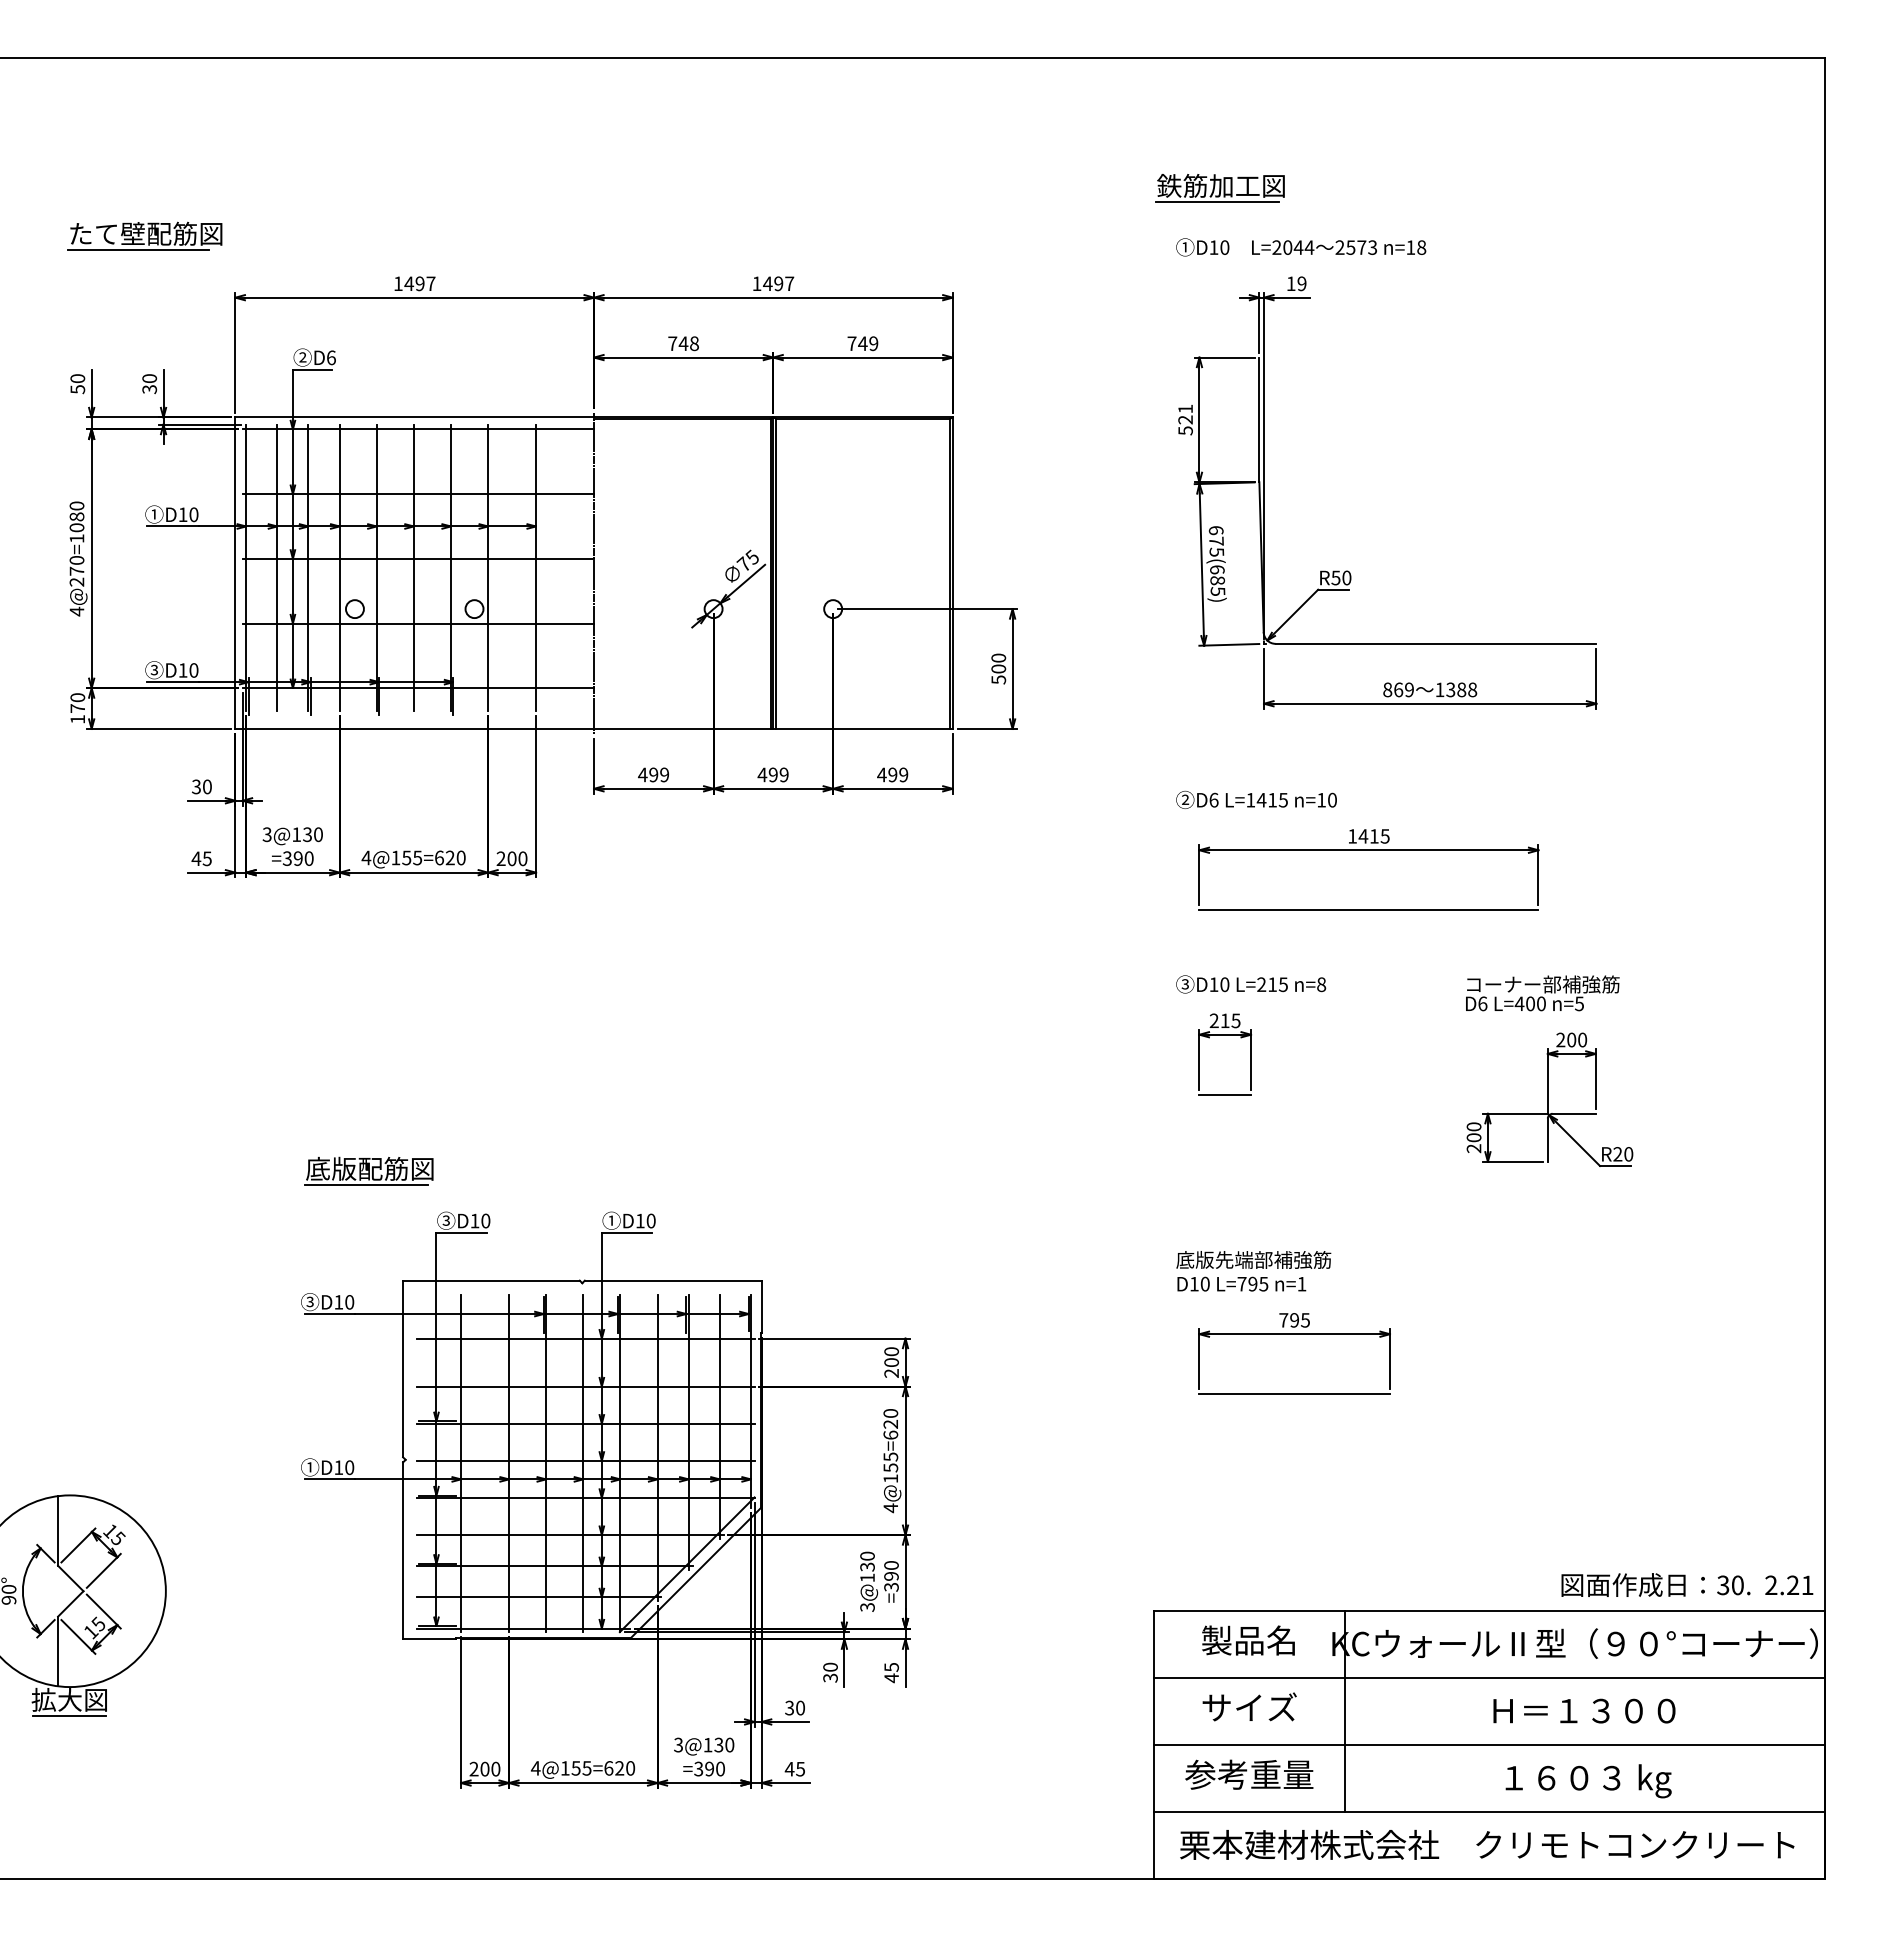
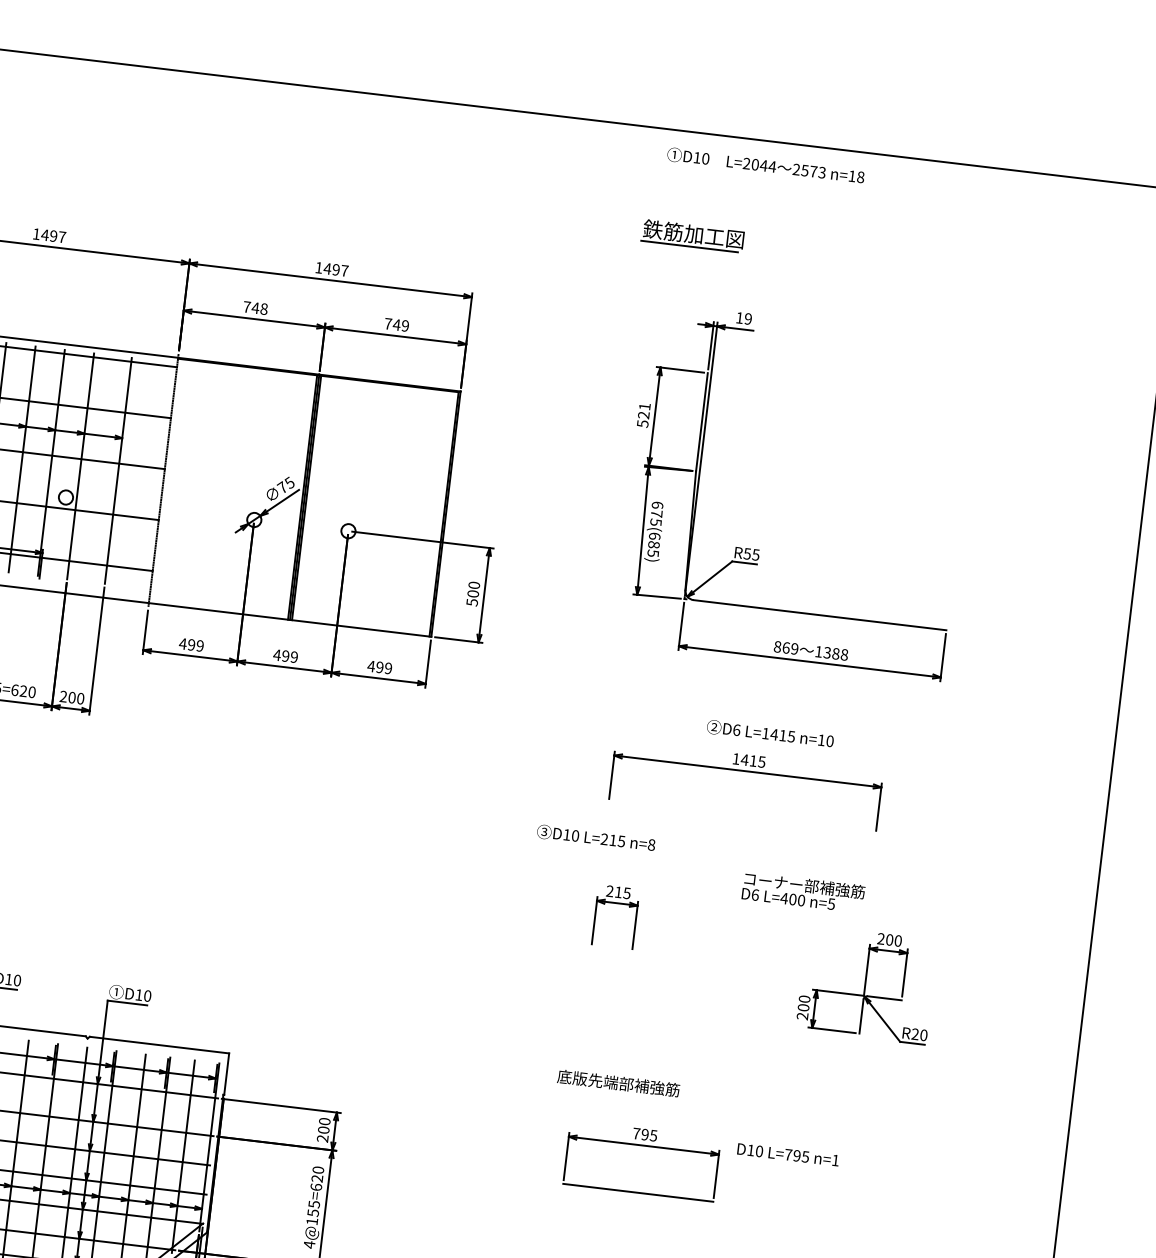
text: (1301, 247) -> (766, 165), moved
text: (1346, 577) -> (755, 554), R50 -> R55
text: (1256, 799) -> (770, 733), moved
line: (1368, 910) -> (741, 818), removed
text: (1251, 984) -> (596, 838), moved
text: (1542, 993) -> (803, 892), moved
line: (1225, 1094) -> (611, 950), removed
text: (1241, 1283) -> (788, 1154), moved

